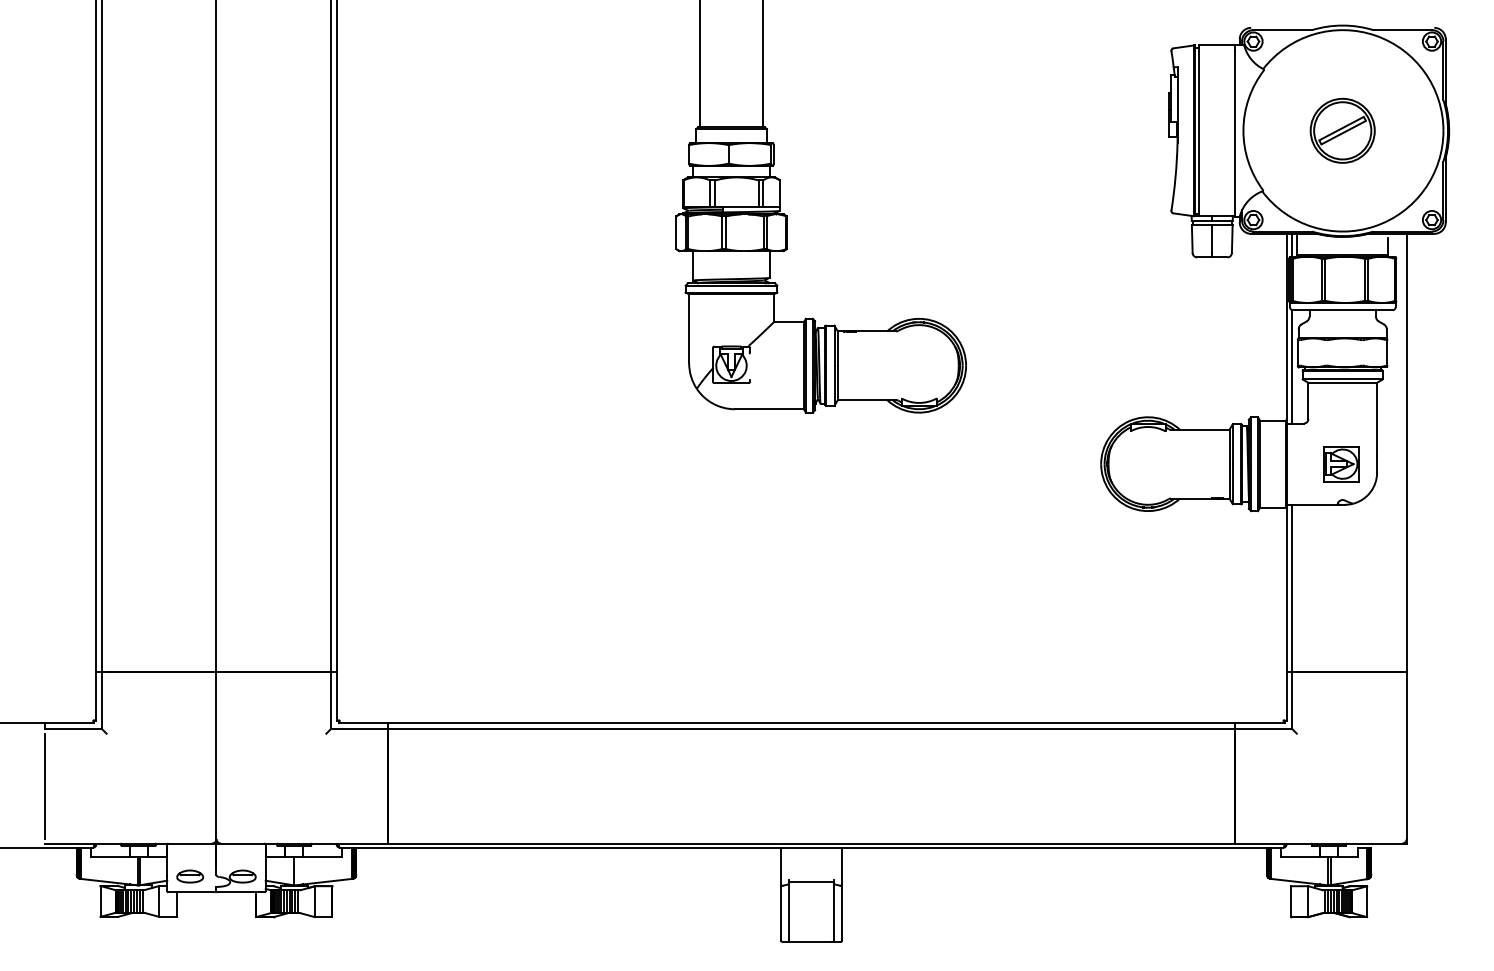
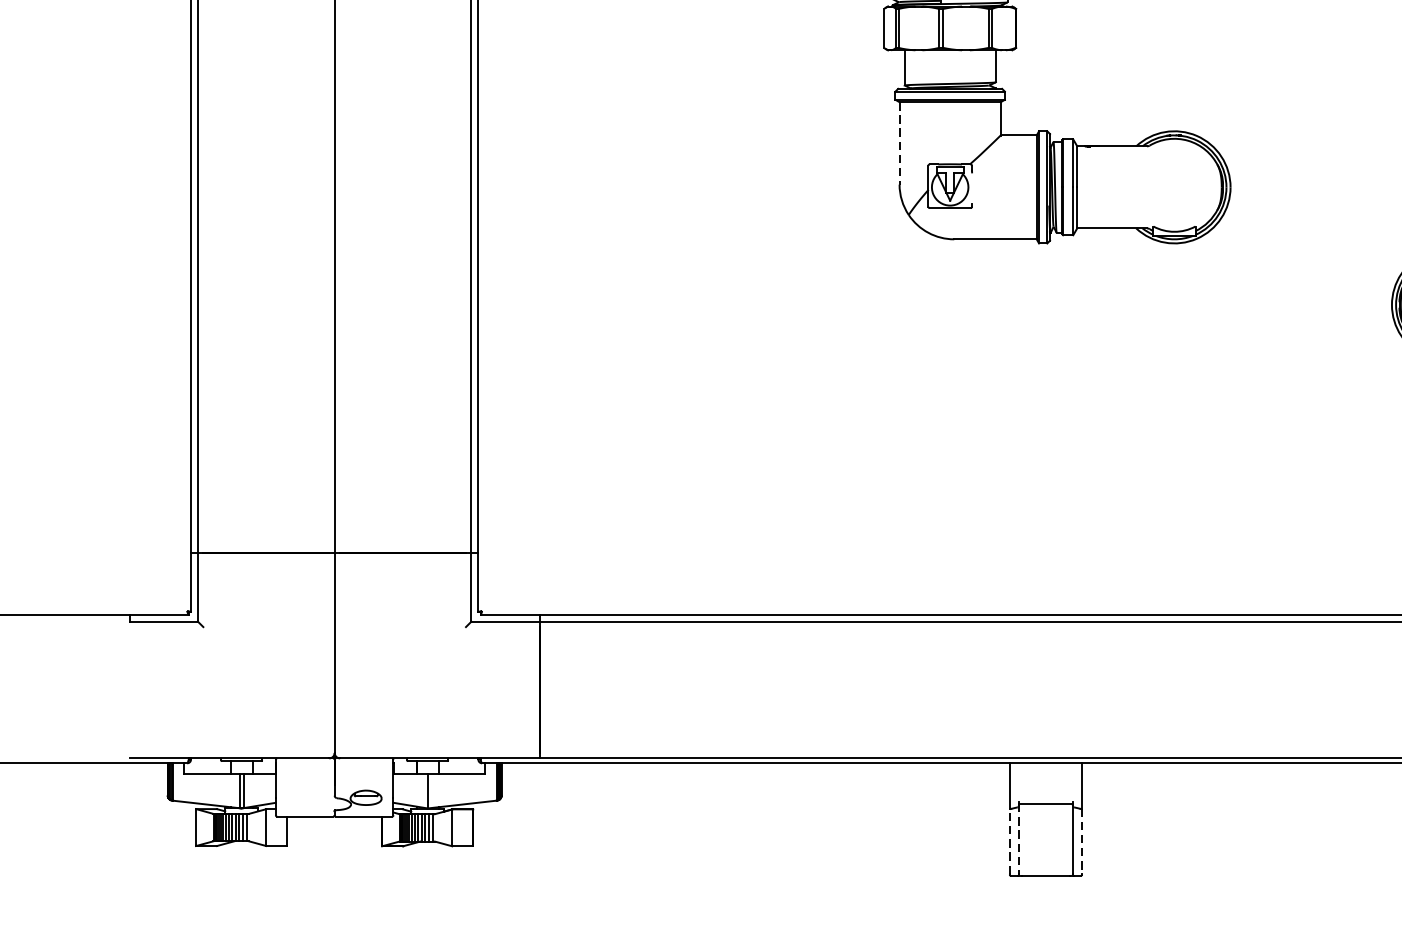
line: (689, 329) -> (899, 144), solid -> dashed
line: (44, 785) -> (129, 689), removed
part: (190, 876) -> (303, 797), removed
line: (789, 911) -> (1019, 839), solid -> dashed
line: (781, 912) -> (1009, 840), solid -> dashed
line: (841, 913) -> (1081, 841), solid -> dashed

